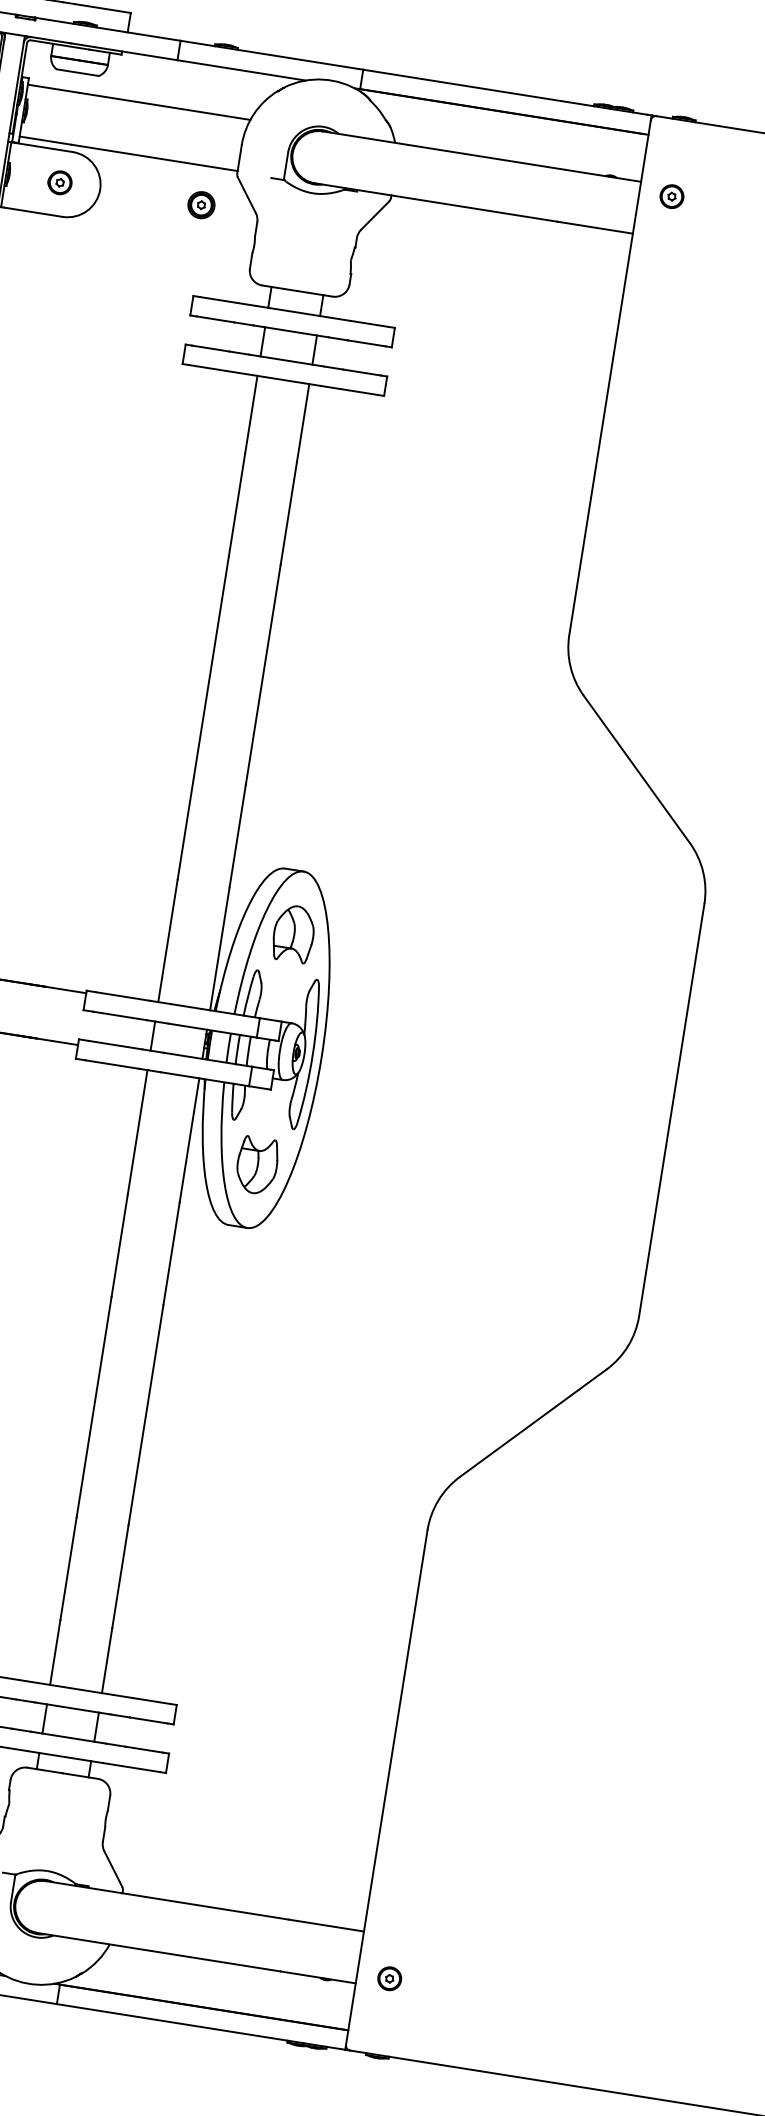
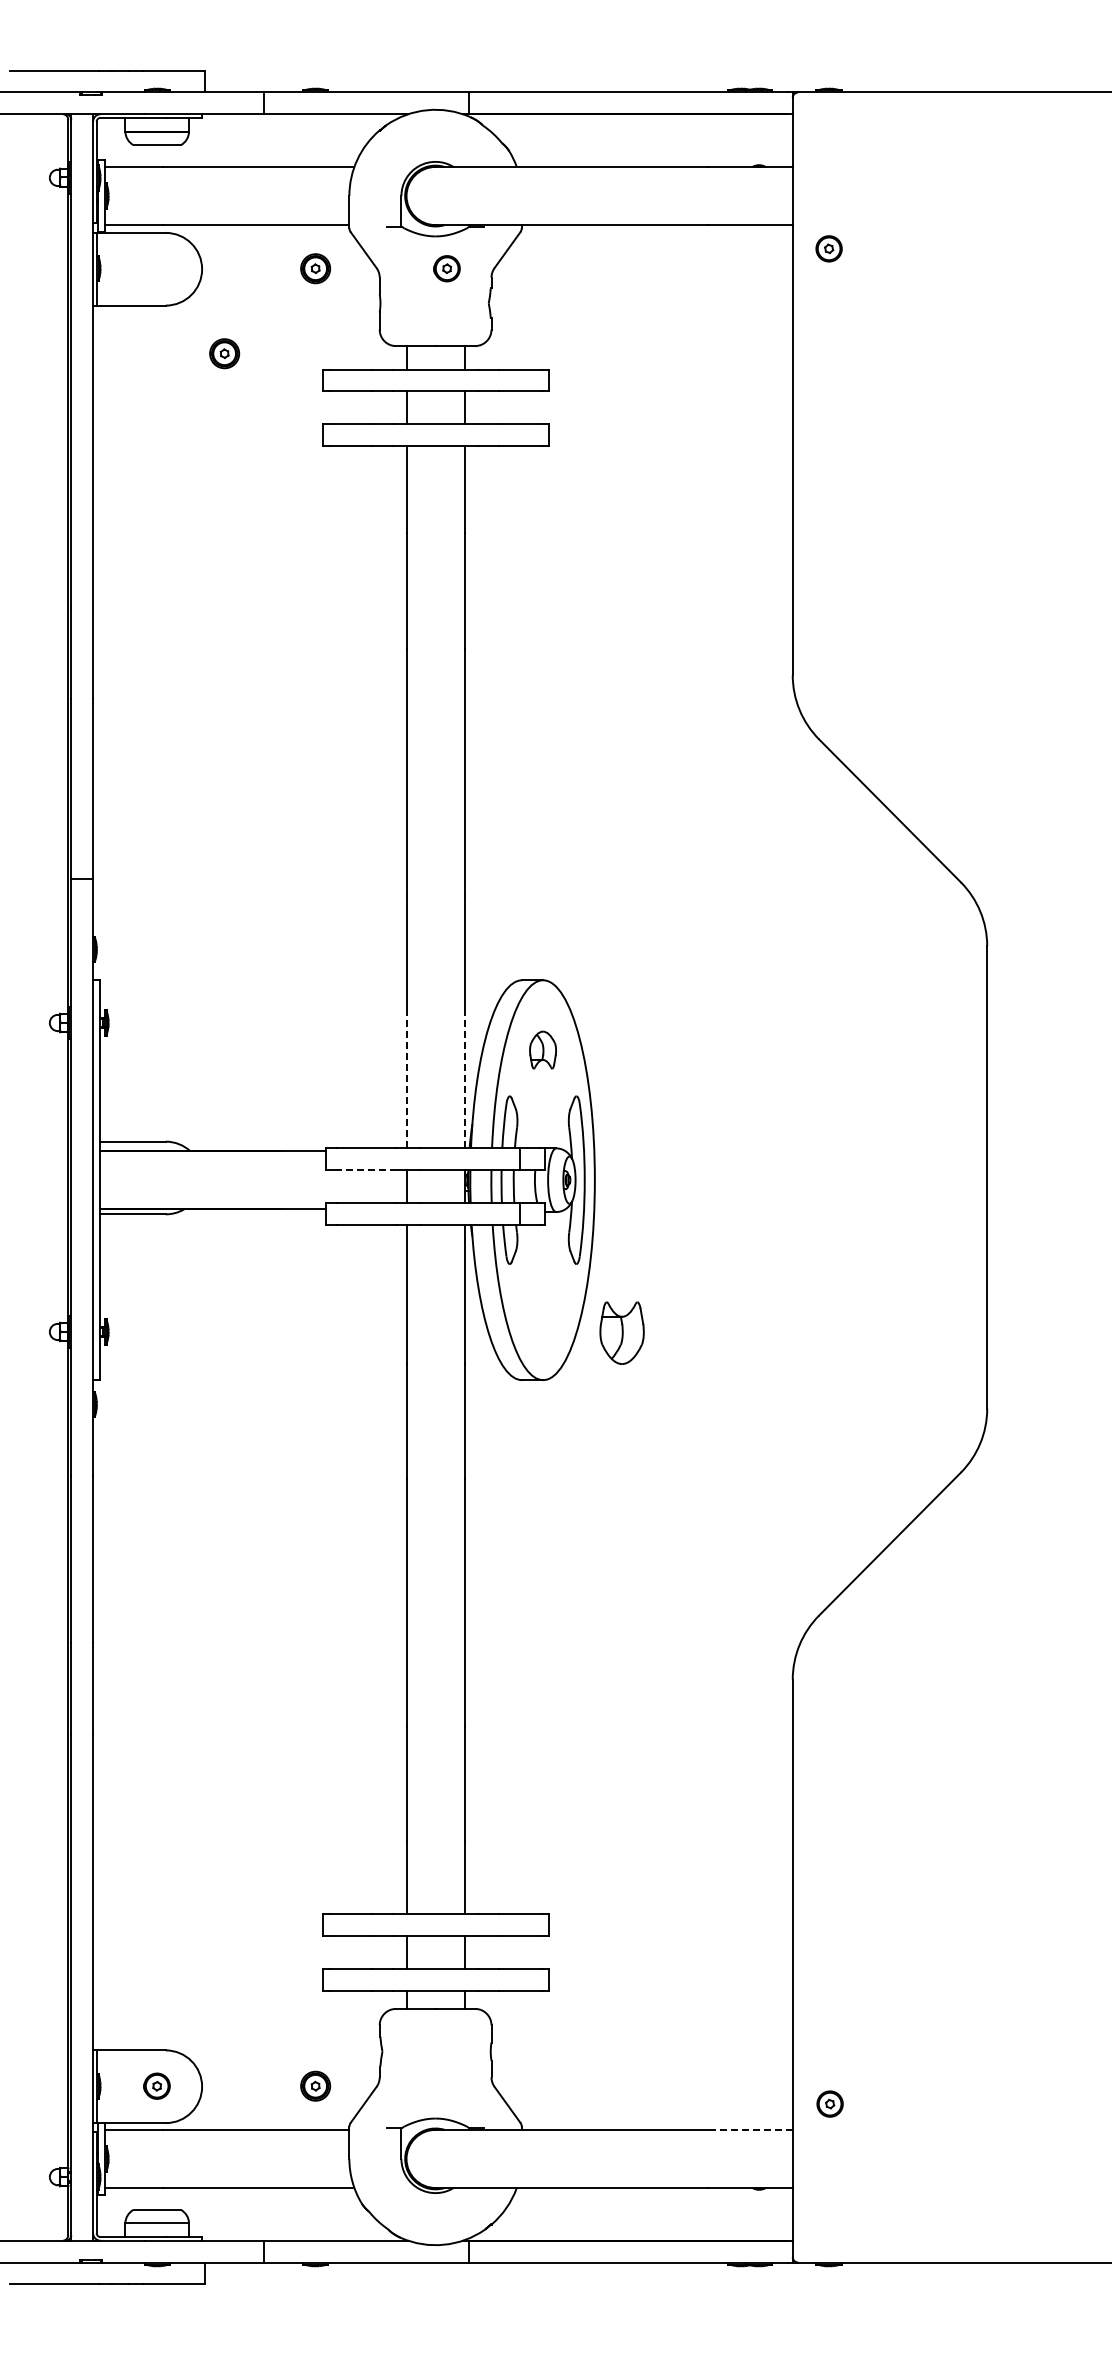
part: (59, 182) -> (446, 268), moved
part: (671, 196) -> (828, 248), moved
part: (108, 267) -> (224, 353), added
part: (293, 933) -> (542, 1049), size x0.6
line: (167, 940) -> (406, 1079), solid -> dashed
line: (219, 948) -> (464, 1079), solid -> dashed
line: (119, 1016) -> (366, 1170), solid -> dashed
part: (256, 1164) -> (621, 1332), moved
line: (325, 1925) -> (749, 2129), solid -> dashed
part: (389, 1978) -> (829, 2103), moved

